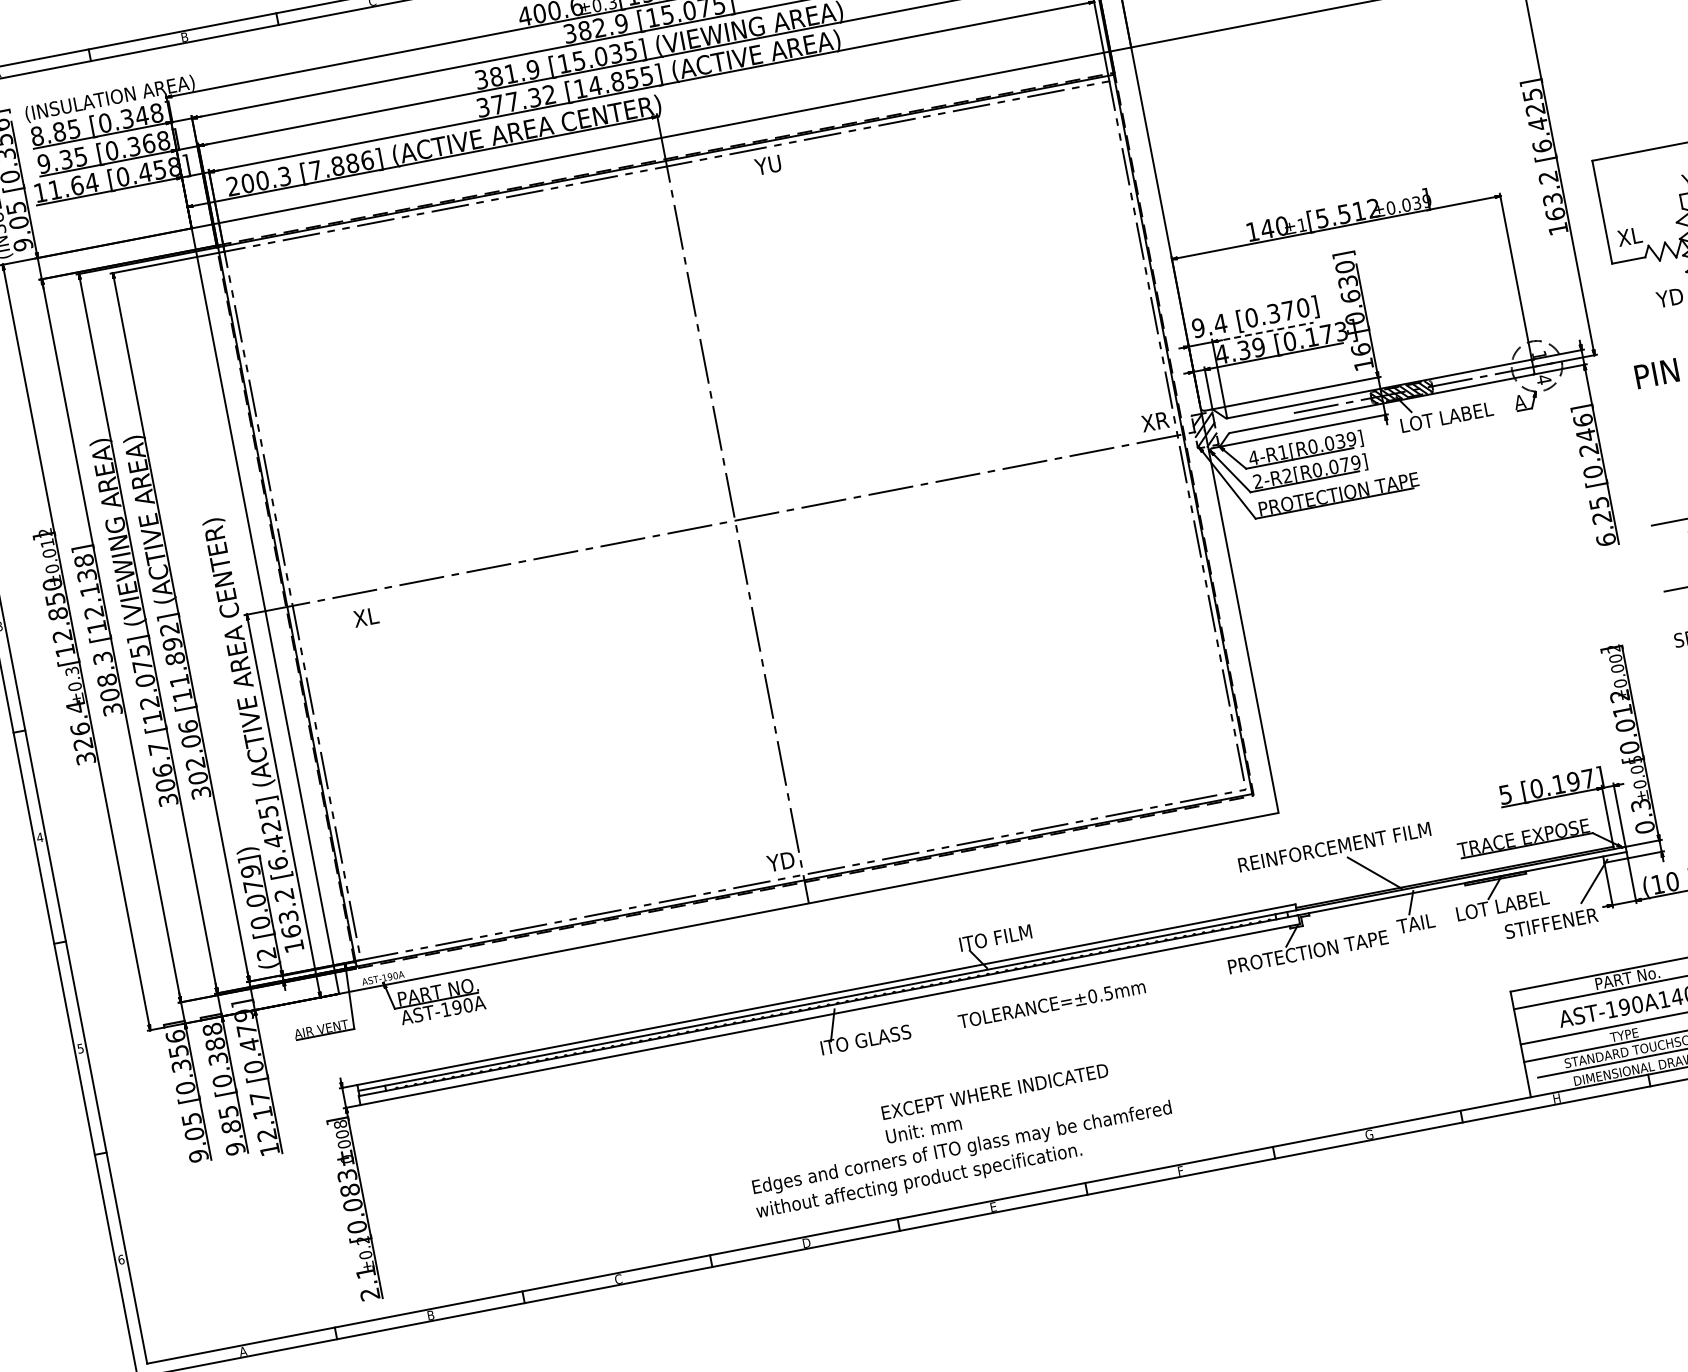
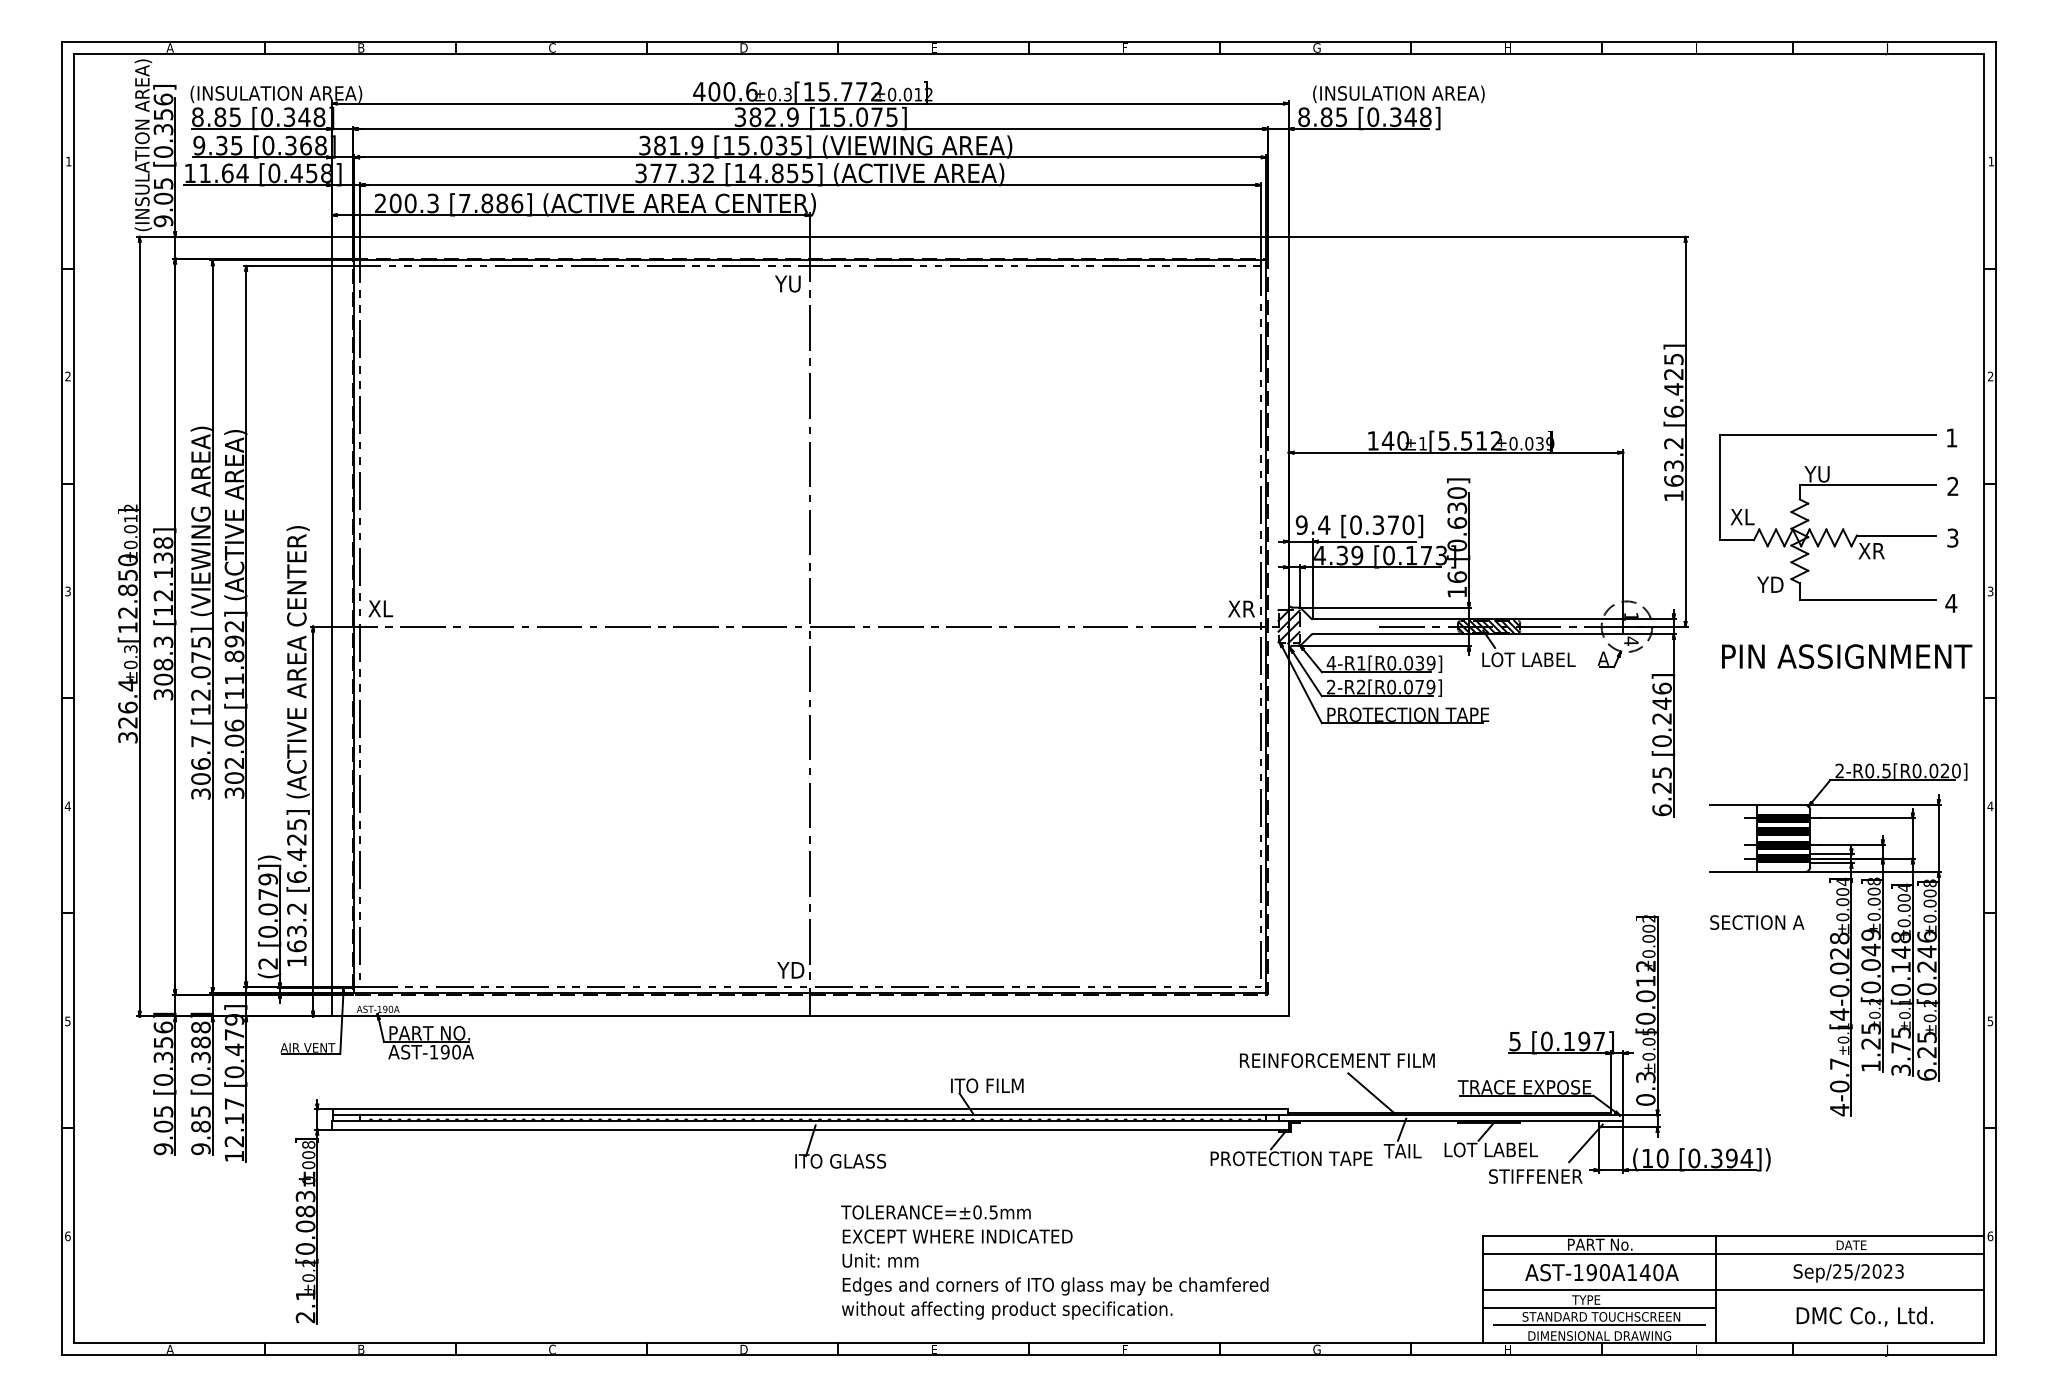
text: (767, 164) -> (787, 283), moved
line: (1263, 332) -> (1364, 541), dashed -> solid
text: (365, 617) -> (380, 608), moved
text: (1051, 1004) -> (935, 1212), moved
text: (964, 1160) -> (1055, 1298), moved

